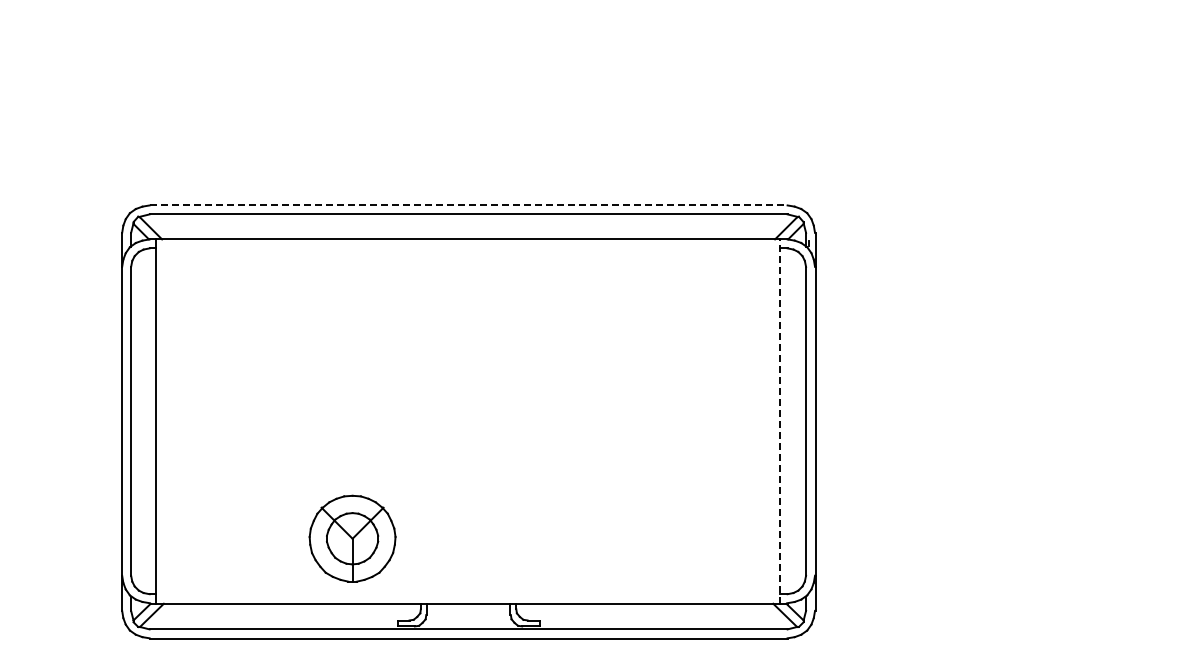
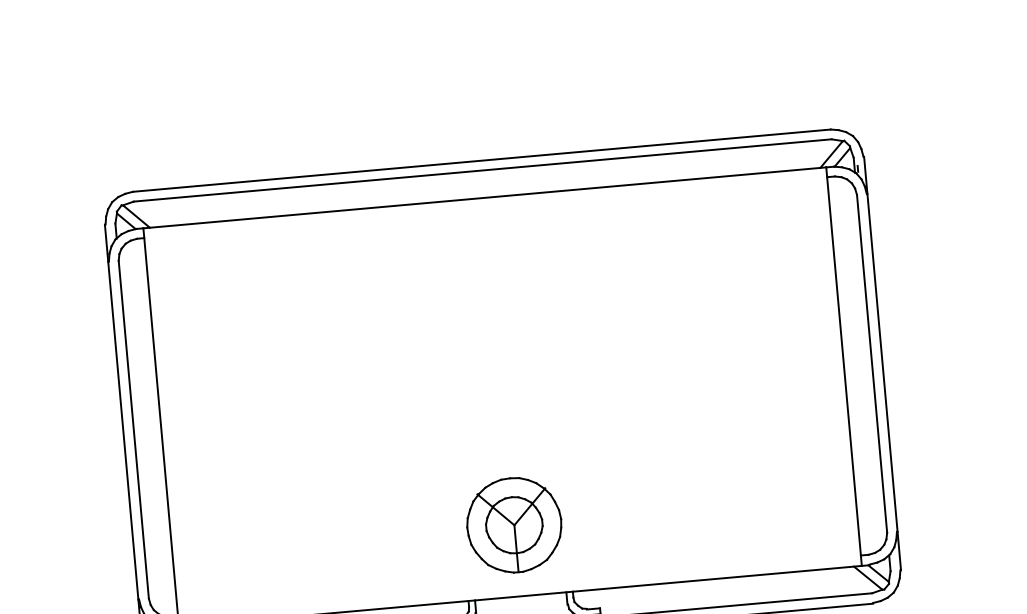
line: (468, 205) -> (481, 160), dashed -> solid
line: (780, 421) -> (844, 366), dashed -> solid
part: (352, 538) -> (514, 524), moved

